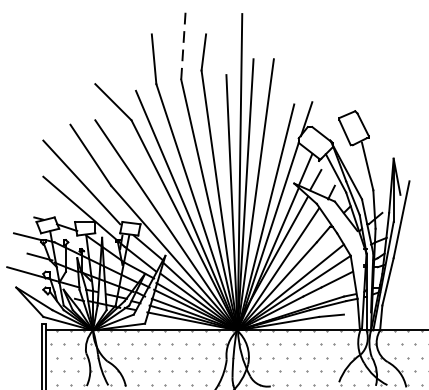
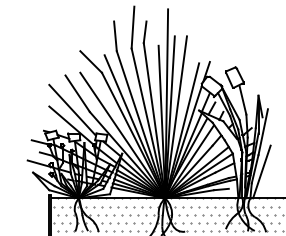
line: (184, 44) -> (133, 27), dashed -> solid
line: (398, 285) -> (261, 171), added

